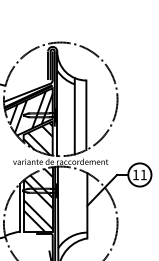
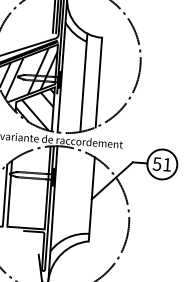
text: (135, 174) -> (156, 163), 11 -> 51
hatch: (37, 199) -> (28, 186), removed

